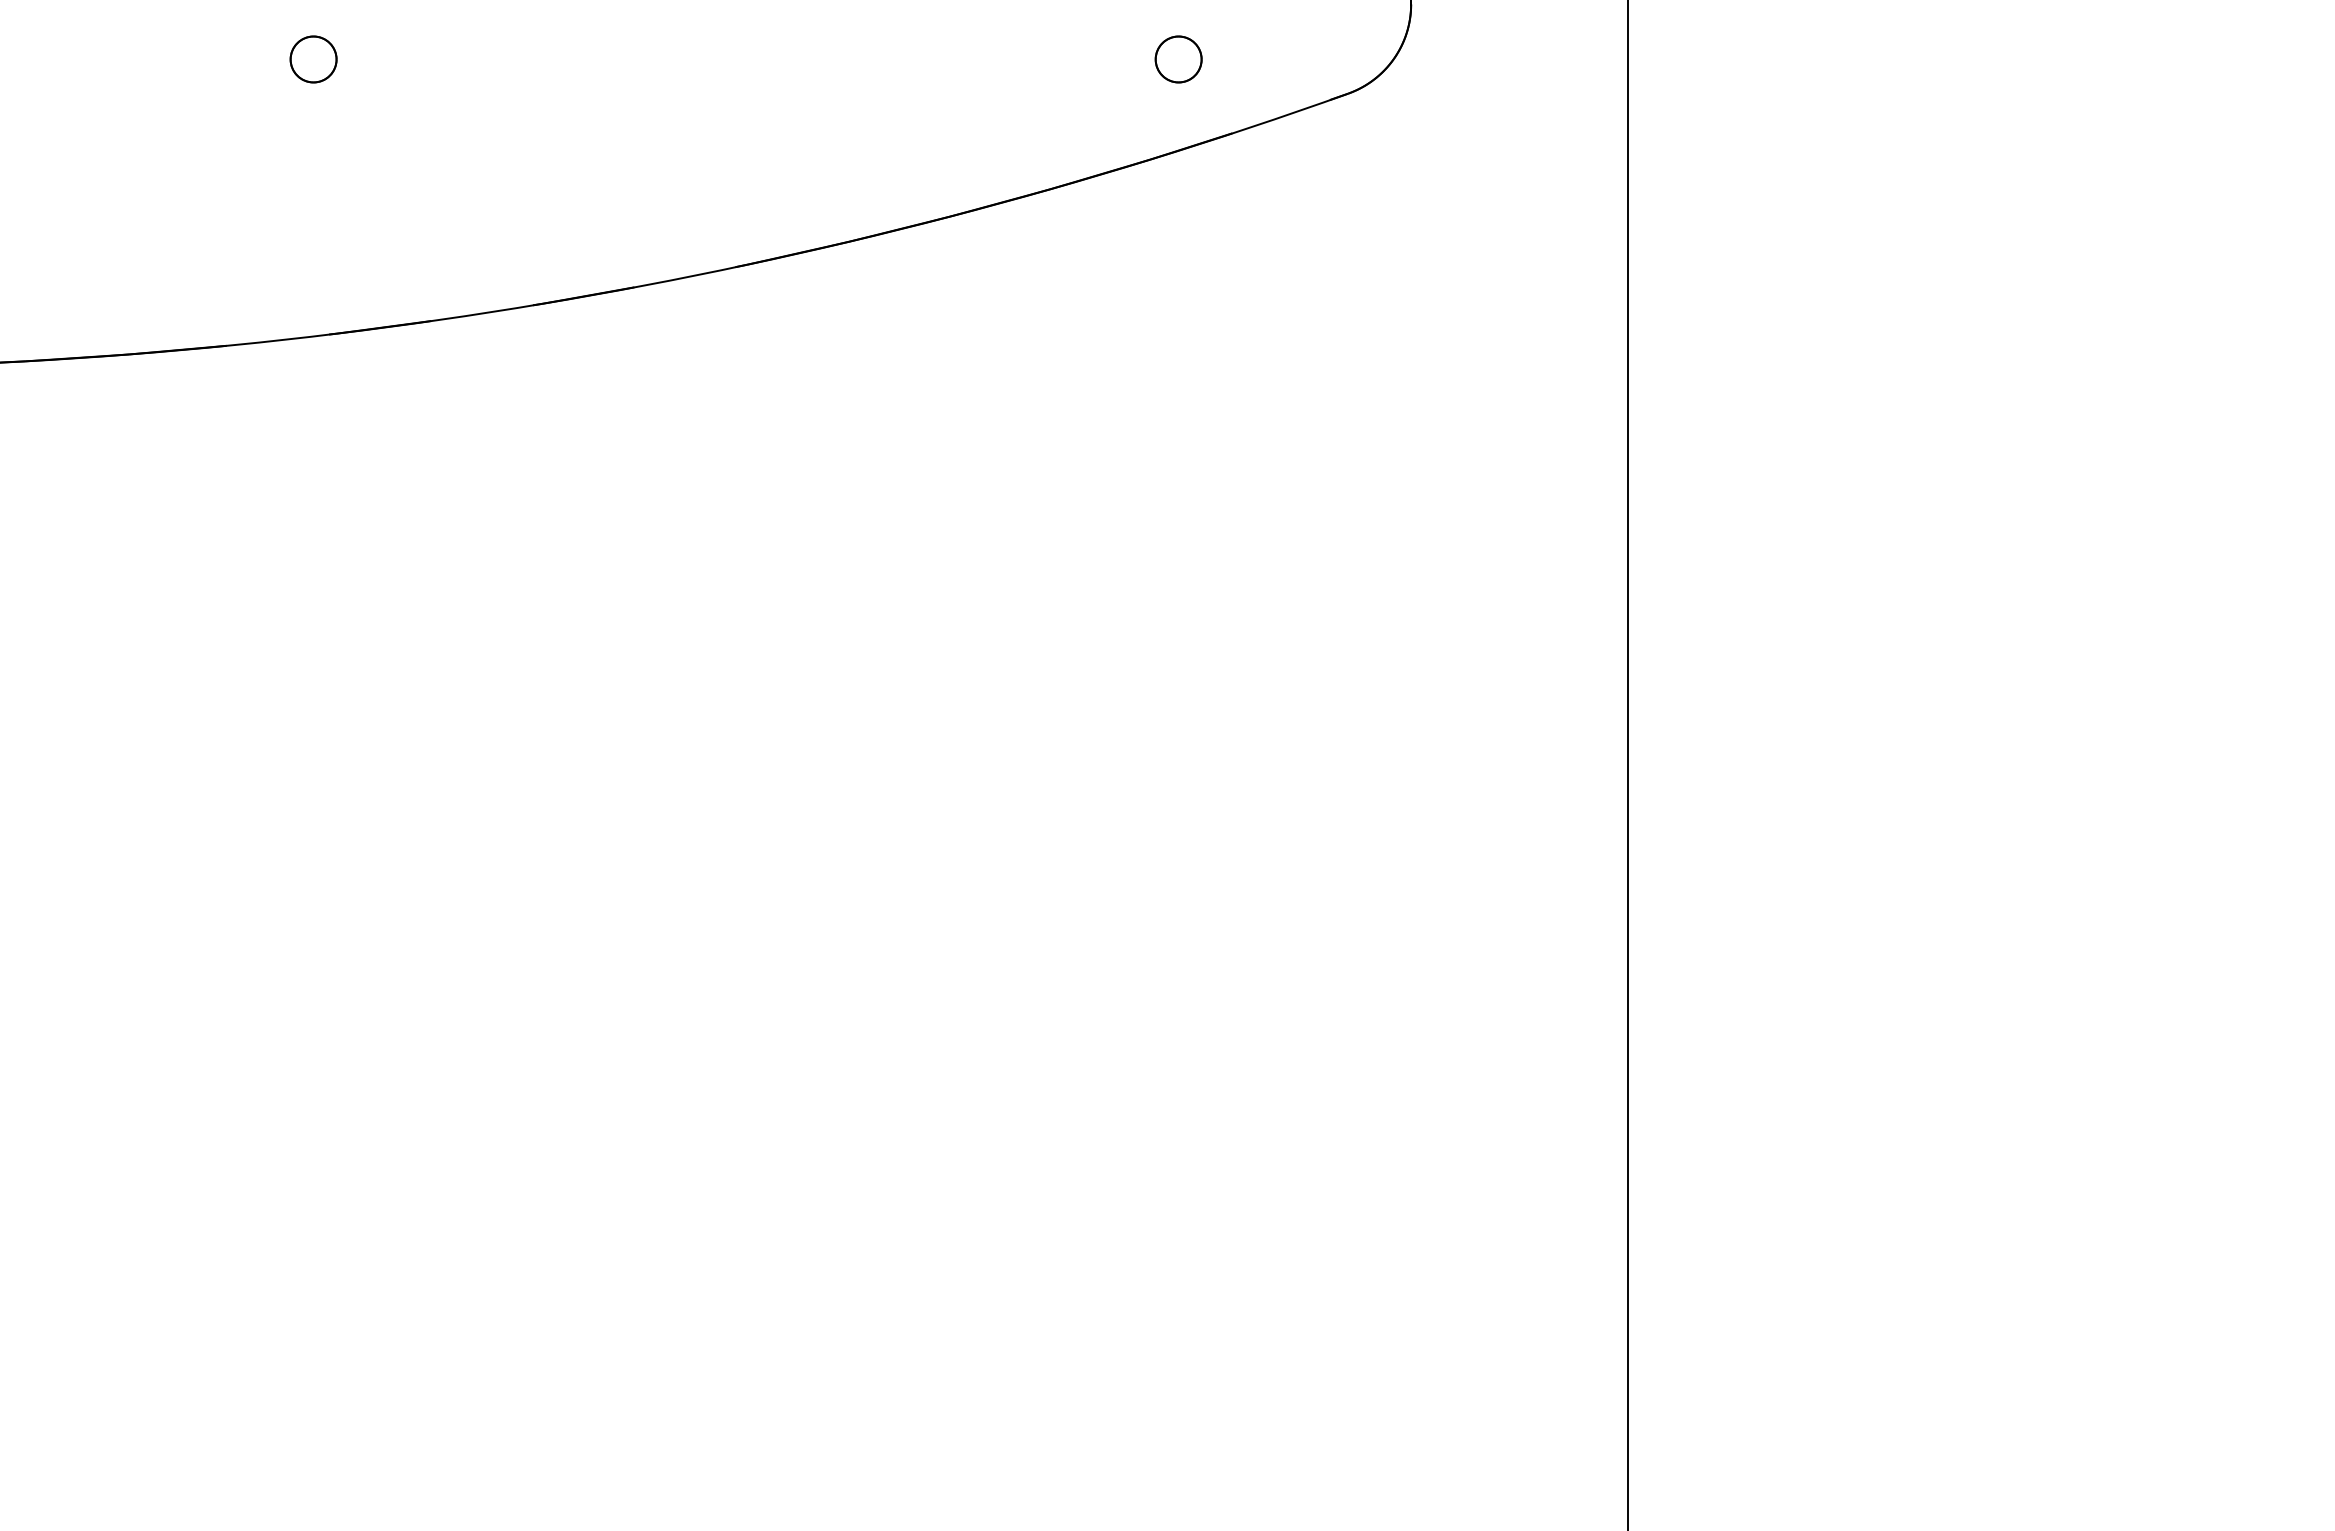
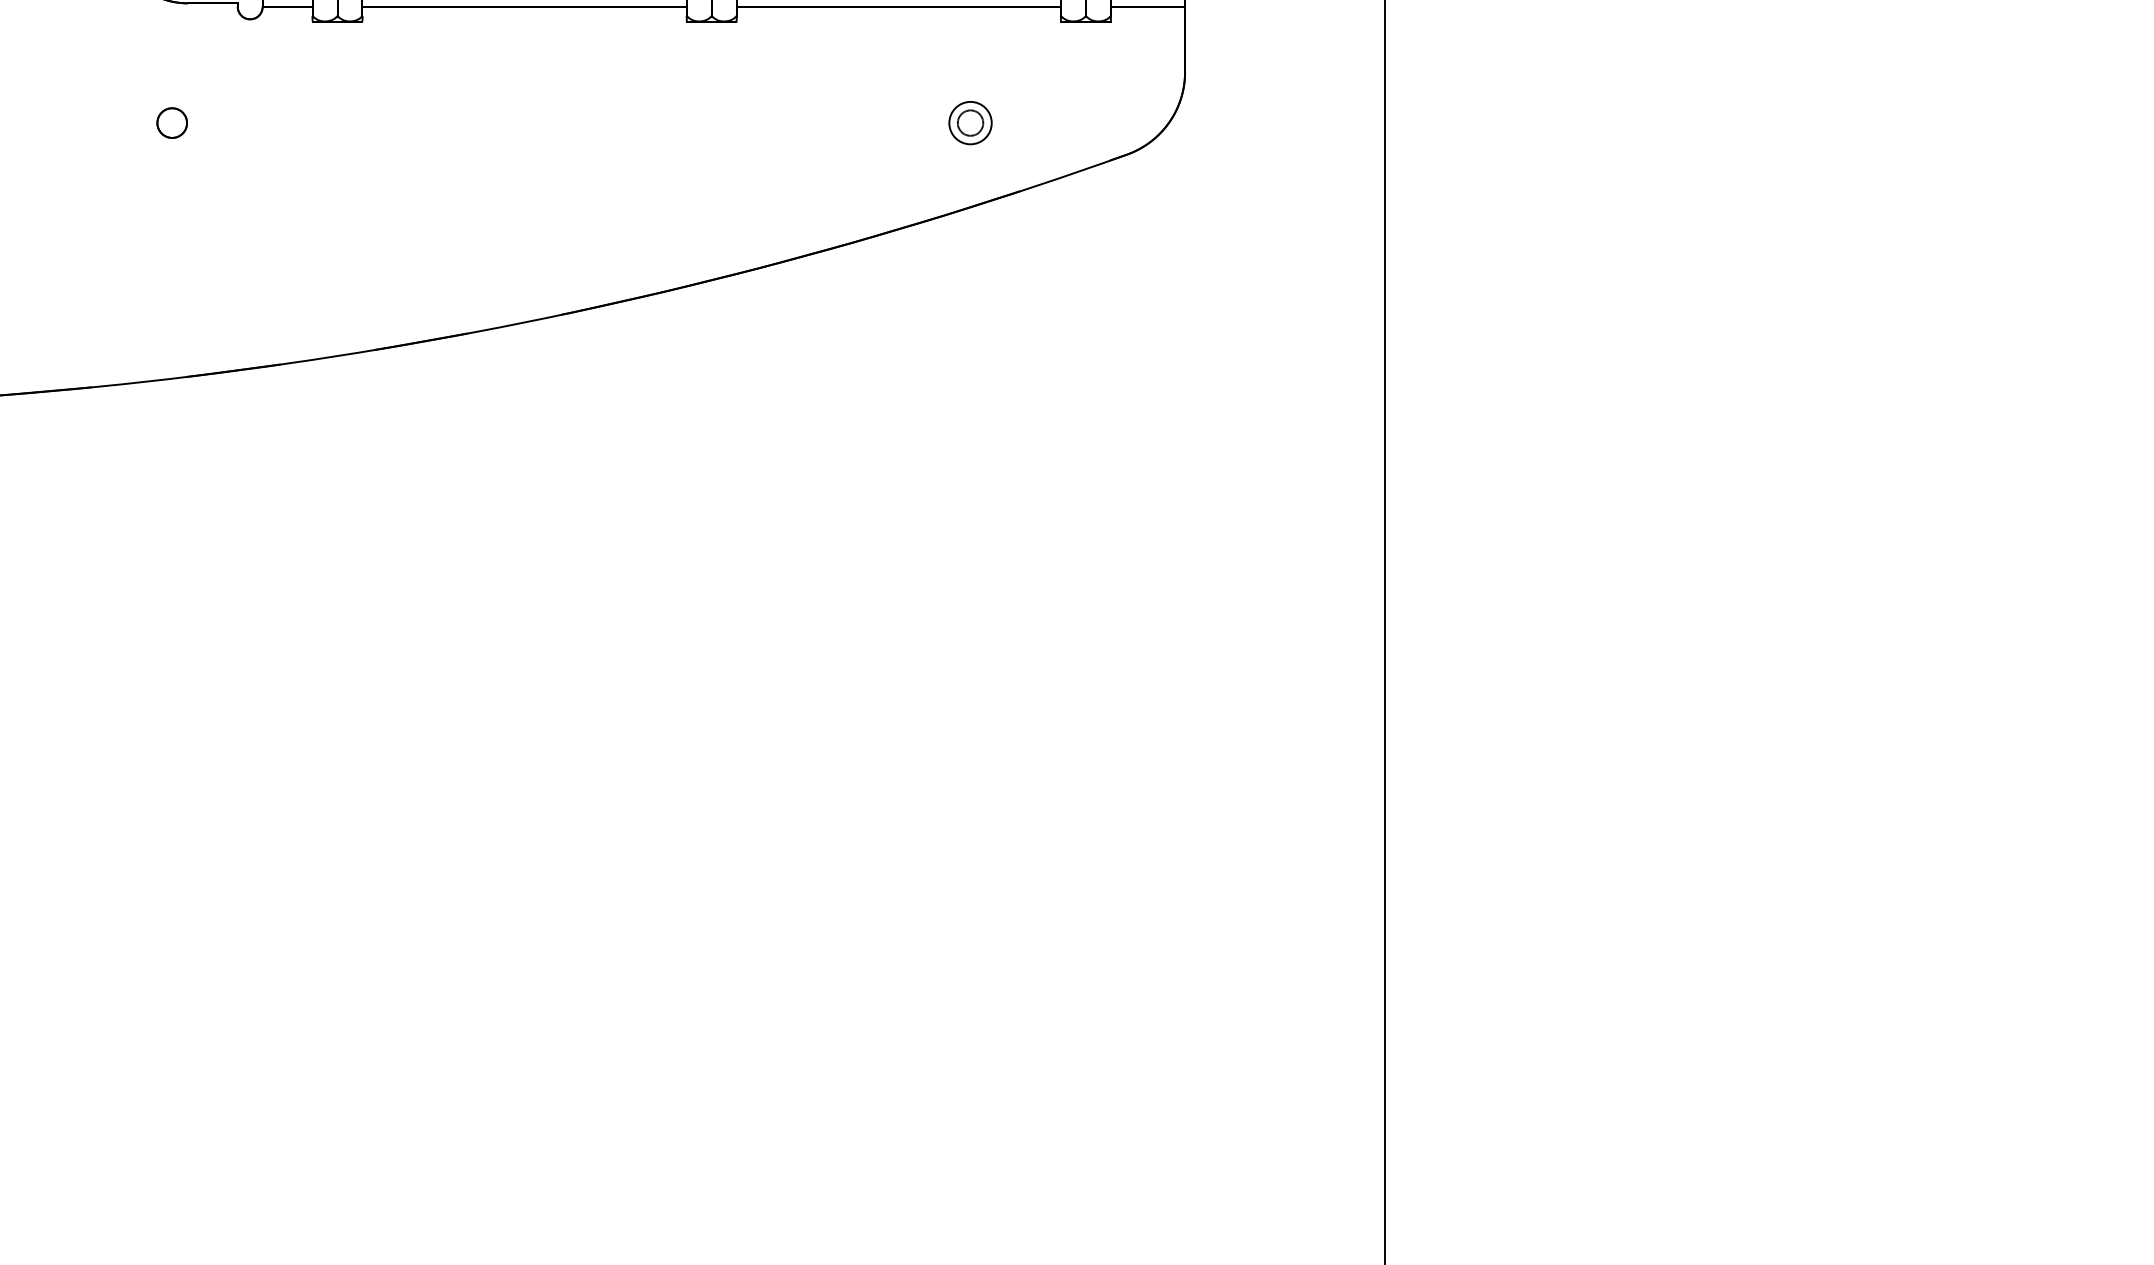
part: (313, 59) -> (172, 123), size x0.7
circle: (1178, 59) -> (970, 123), size x0.6

